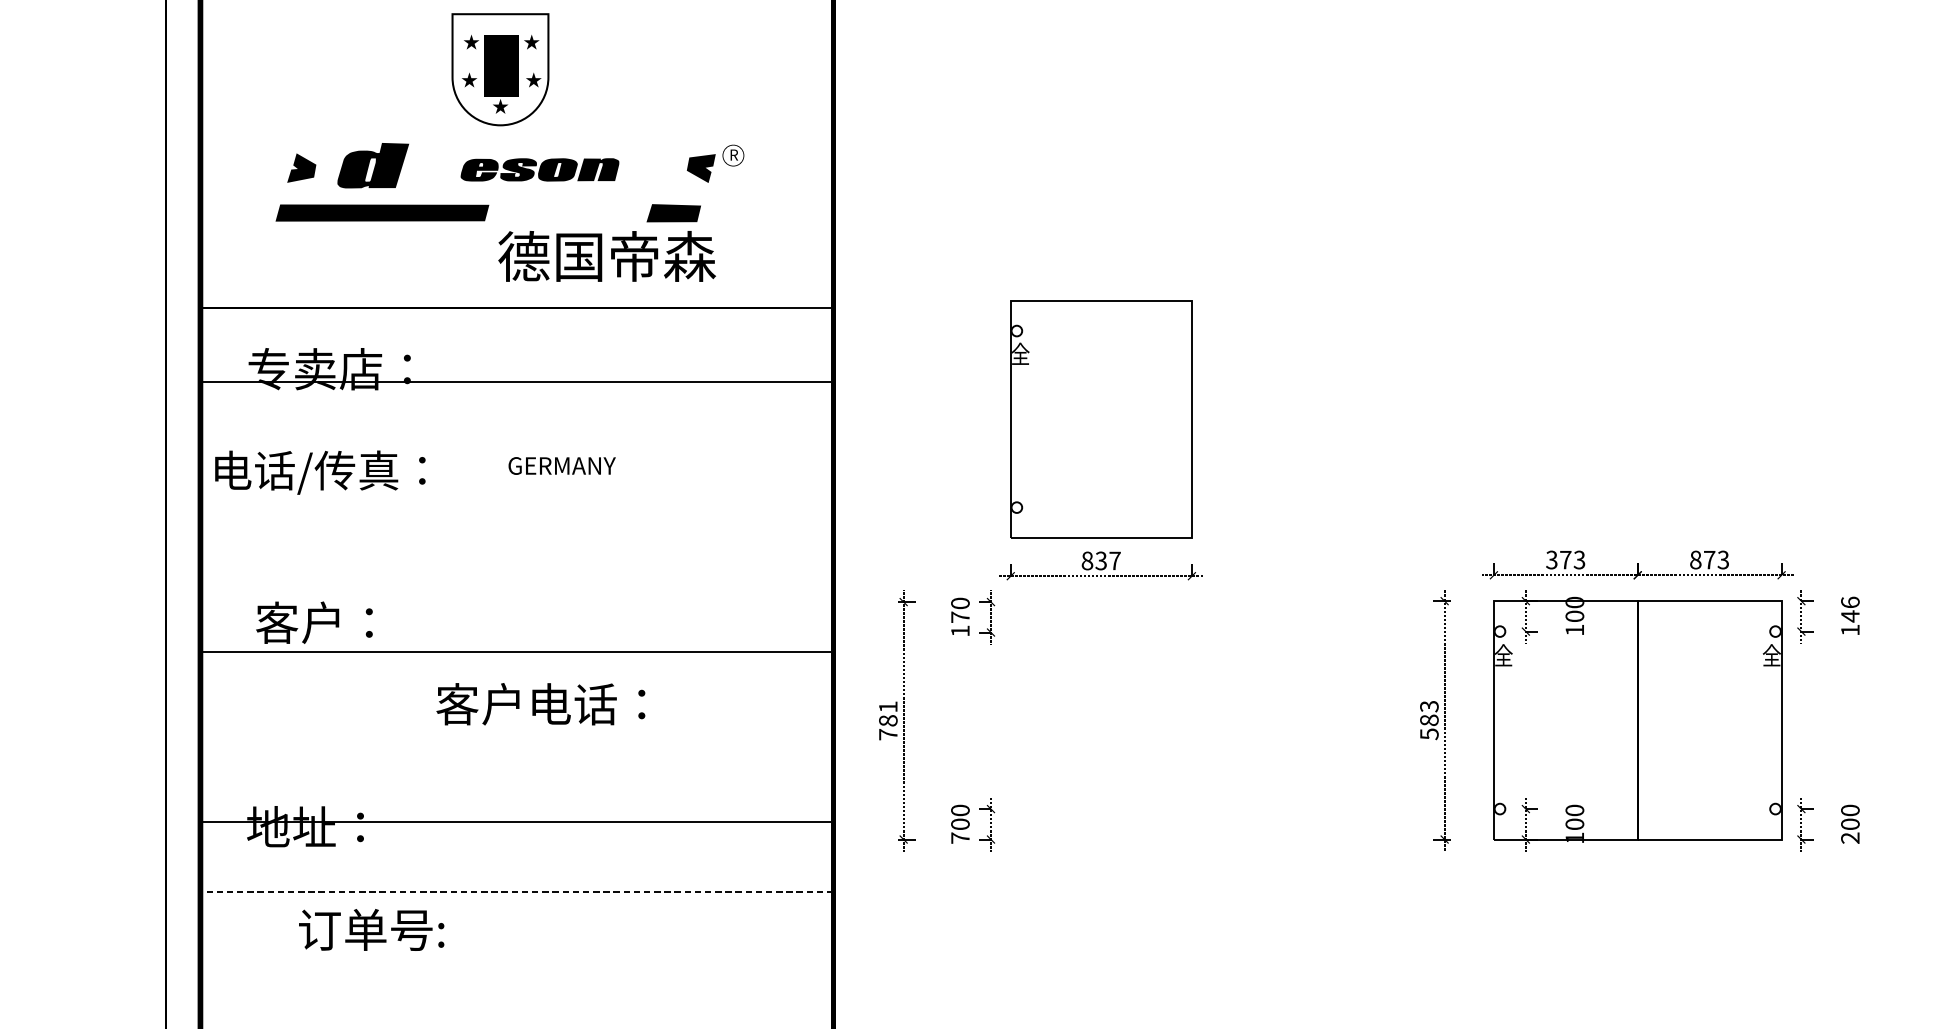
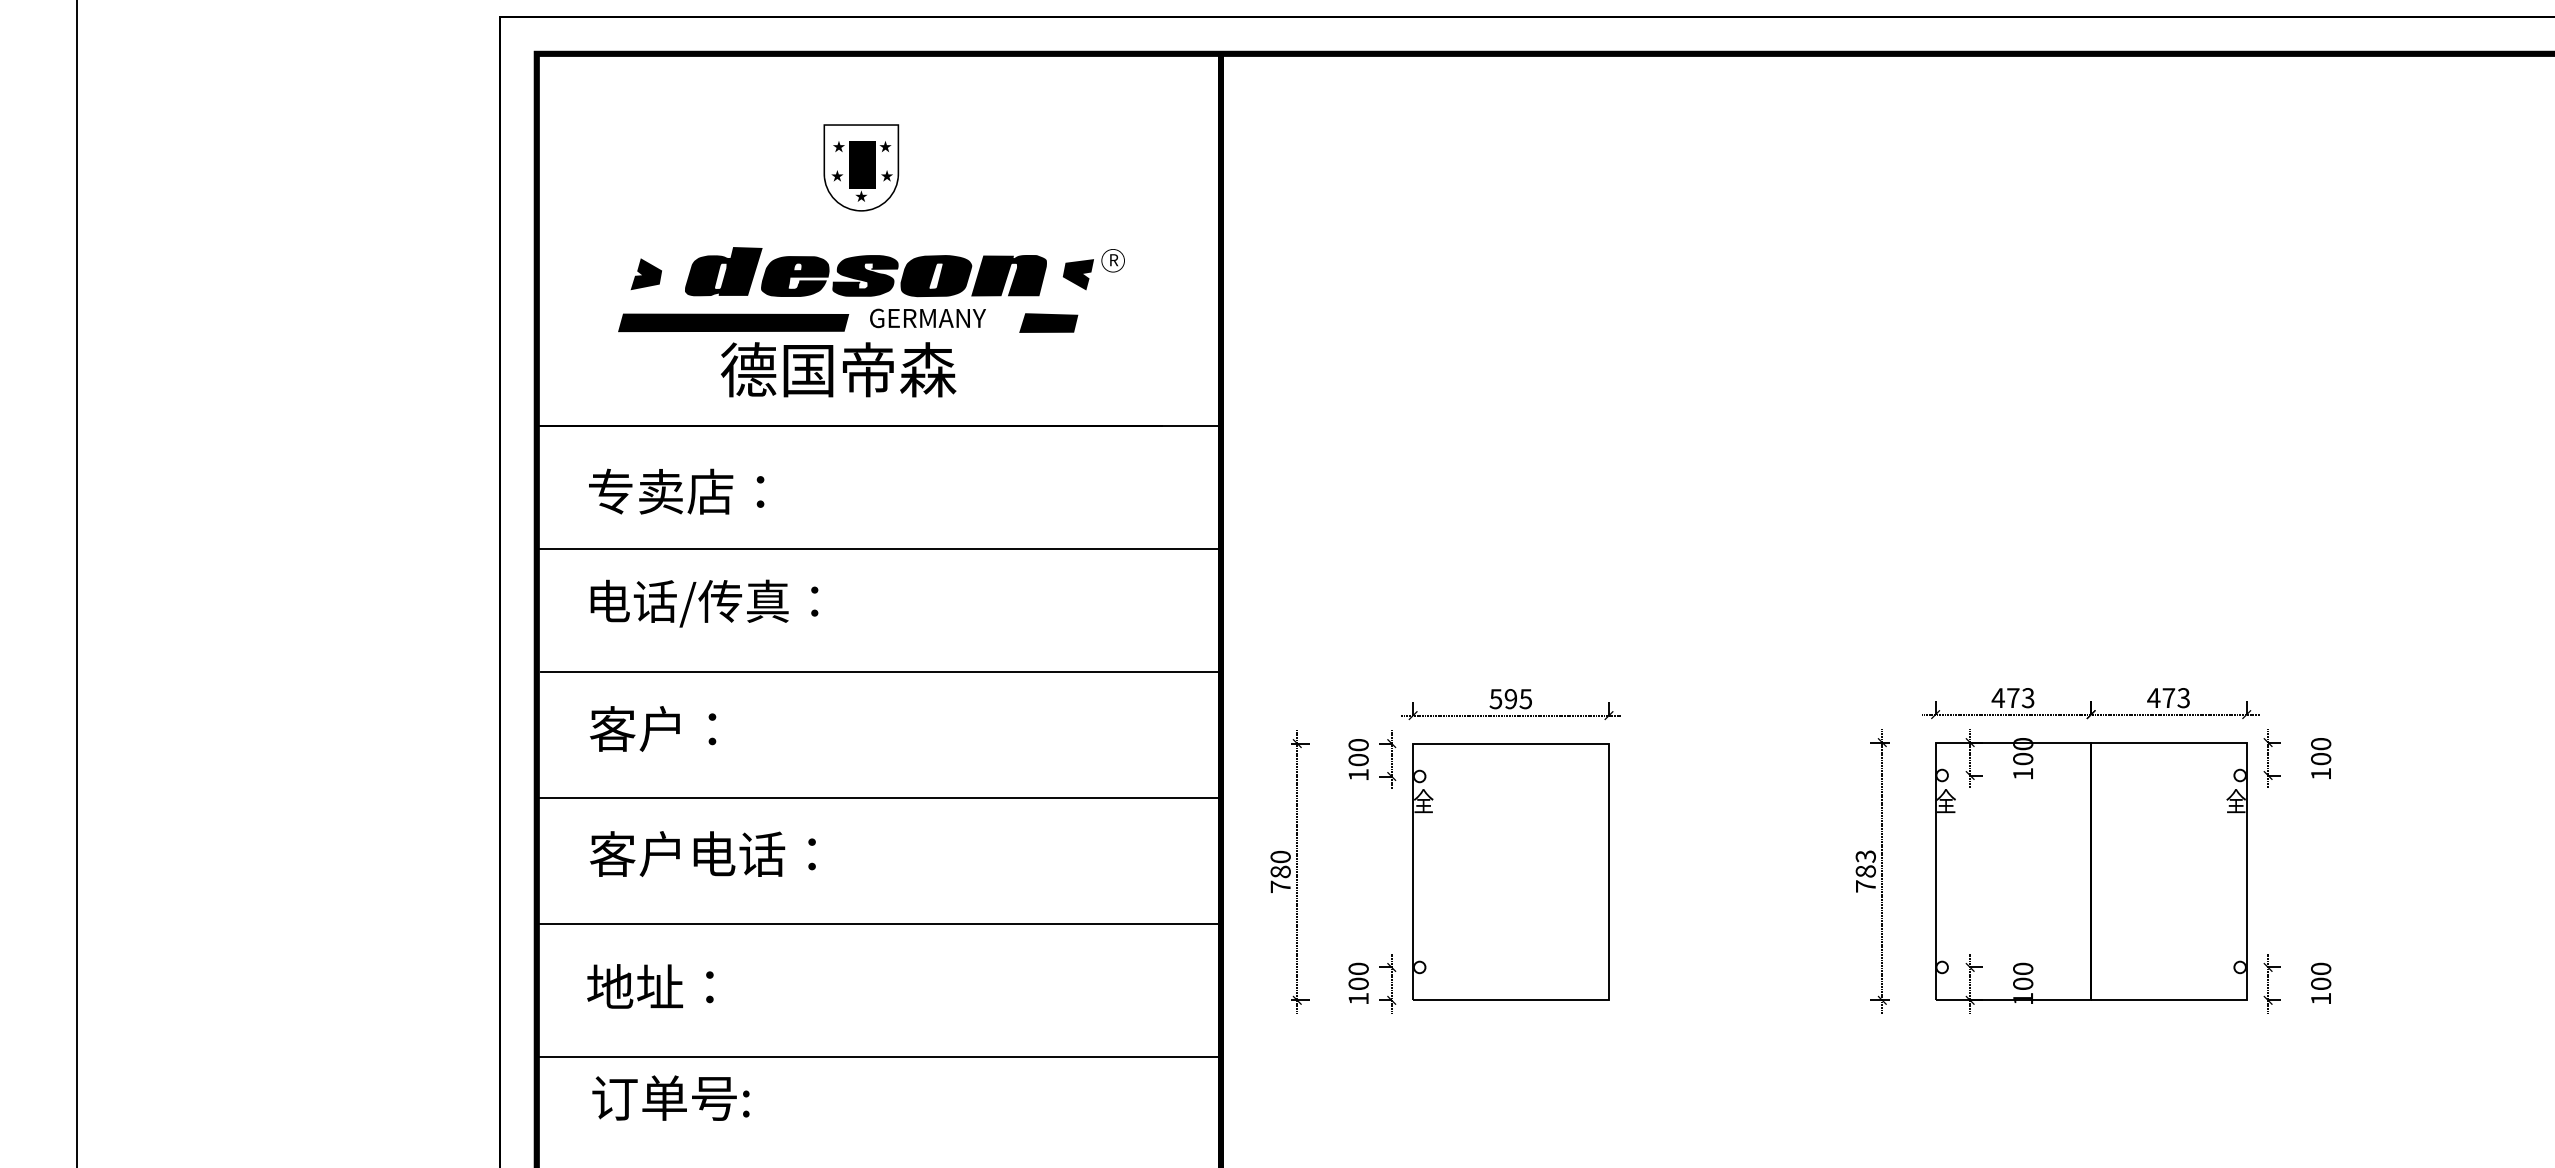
part: (500, 69) -> (861, 167), size x0.71
part: (539, 170) -> (903, 276), size x1.67
text: (607, 256) -> (838, 369), moved
line: (516, 381) -> (878, 549), moved
part: (1100, 418) -> (1510, 871), moved
text: (561, 466) -> (927, 318), moved
text: (320, 472) -> (704, 603), moved
line: (518, 535) -> (880, 671), added
text: (1551, 560) -> (1997, 698), 373 -> 473
text: (1695, 560) -> (2153, 698), 873 -> 473
text: (1100, 561) -> (1510, 699), 837 -> 595
text: (1850, 609) -> (2321, 751), 146 -> 100
text: (960, 616) -> (1358, 759), 170 -> 100
text: (314, 622) -> (653, 728), moved
text: (540, 703) -> (702, 853), moved
text: (888, 706) -> (1280, 856), 781 -> 780
text: (1429, 734) -> (1865, 886), 583 -> 783
line: (516, 822) -> (878, 923), moved
text: (960, 837) -> (1358, 998), 700 -> 100
text: (1849, 837) -> (2320, 998), 200 -> 100
line: (516, 891) -> (878, 1056), dashed -> solid
text: (371, 929) -> (670, 1097), moved

